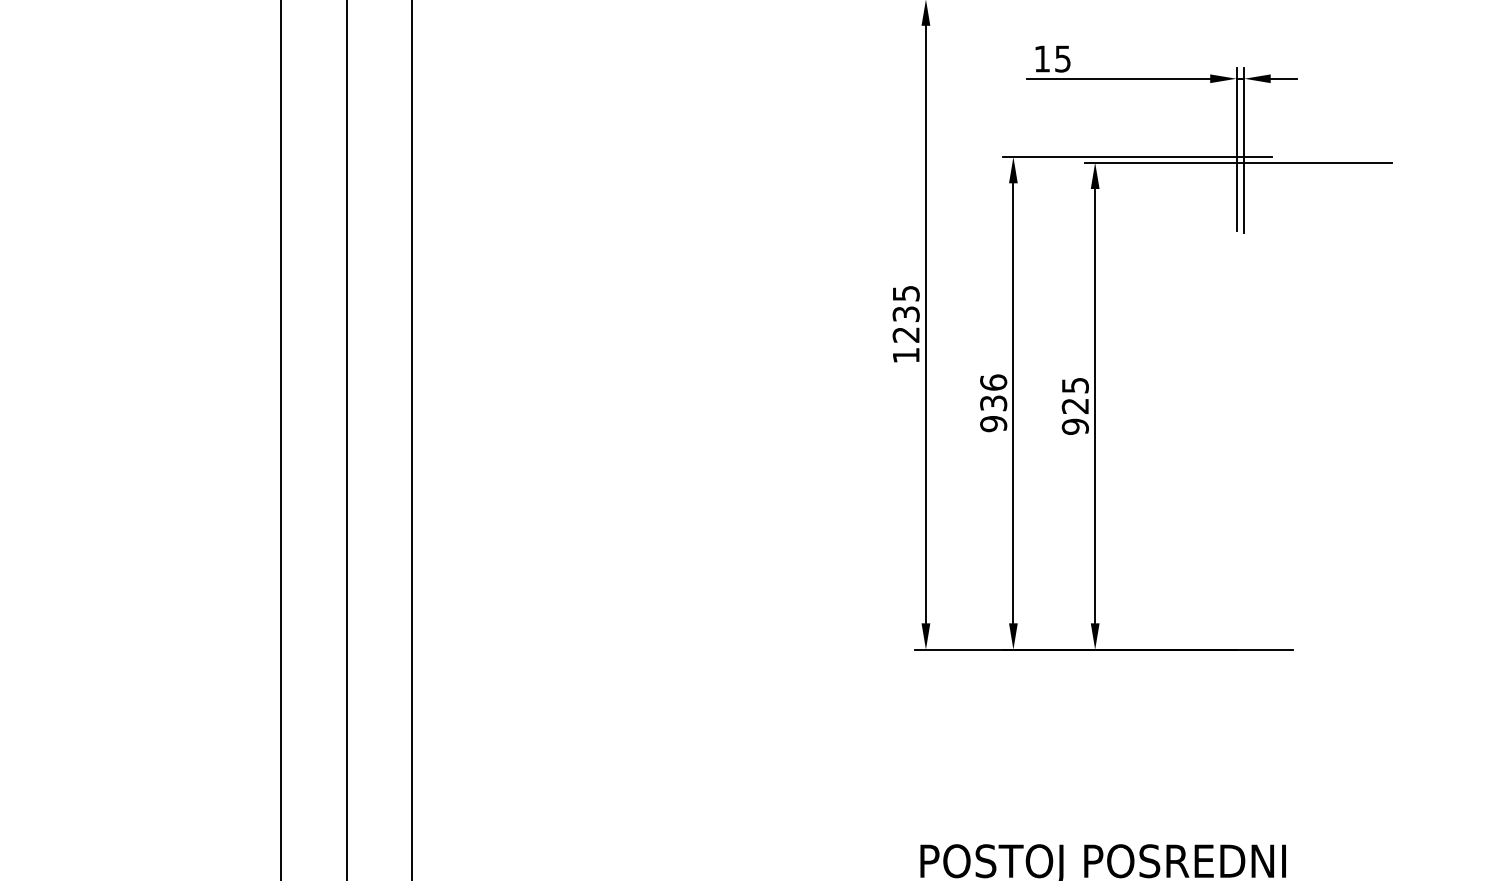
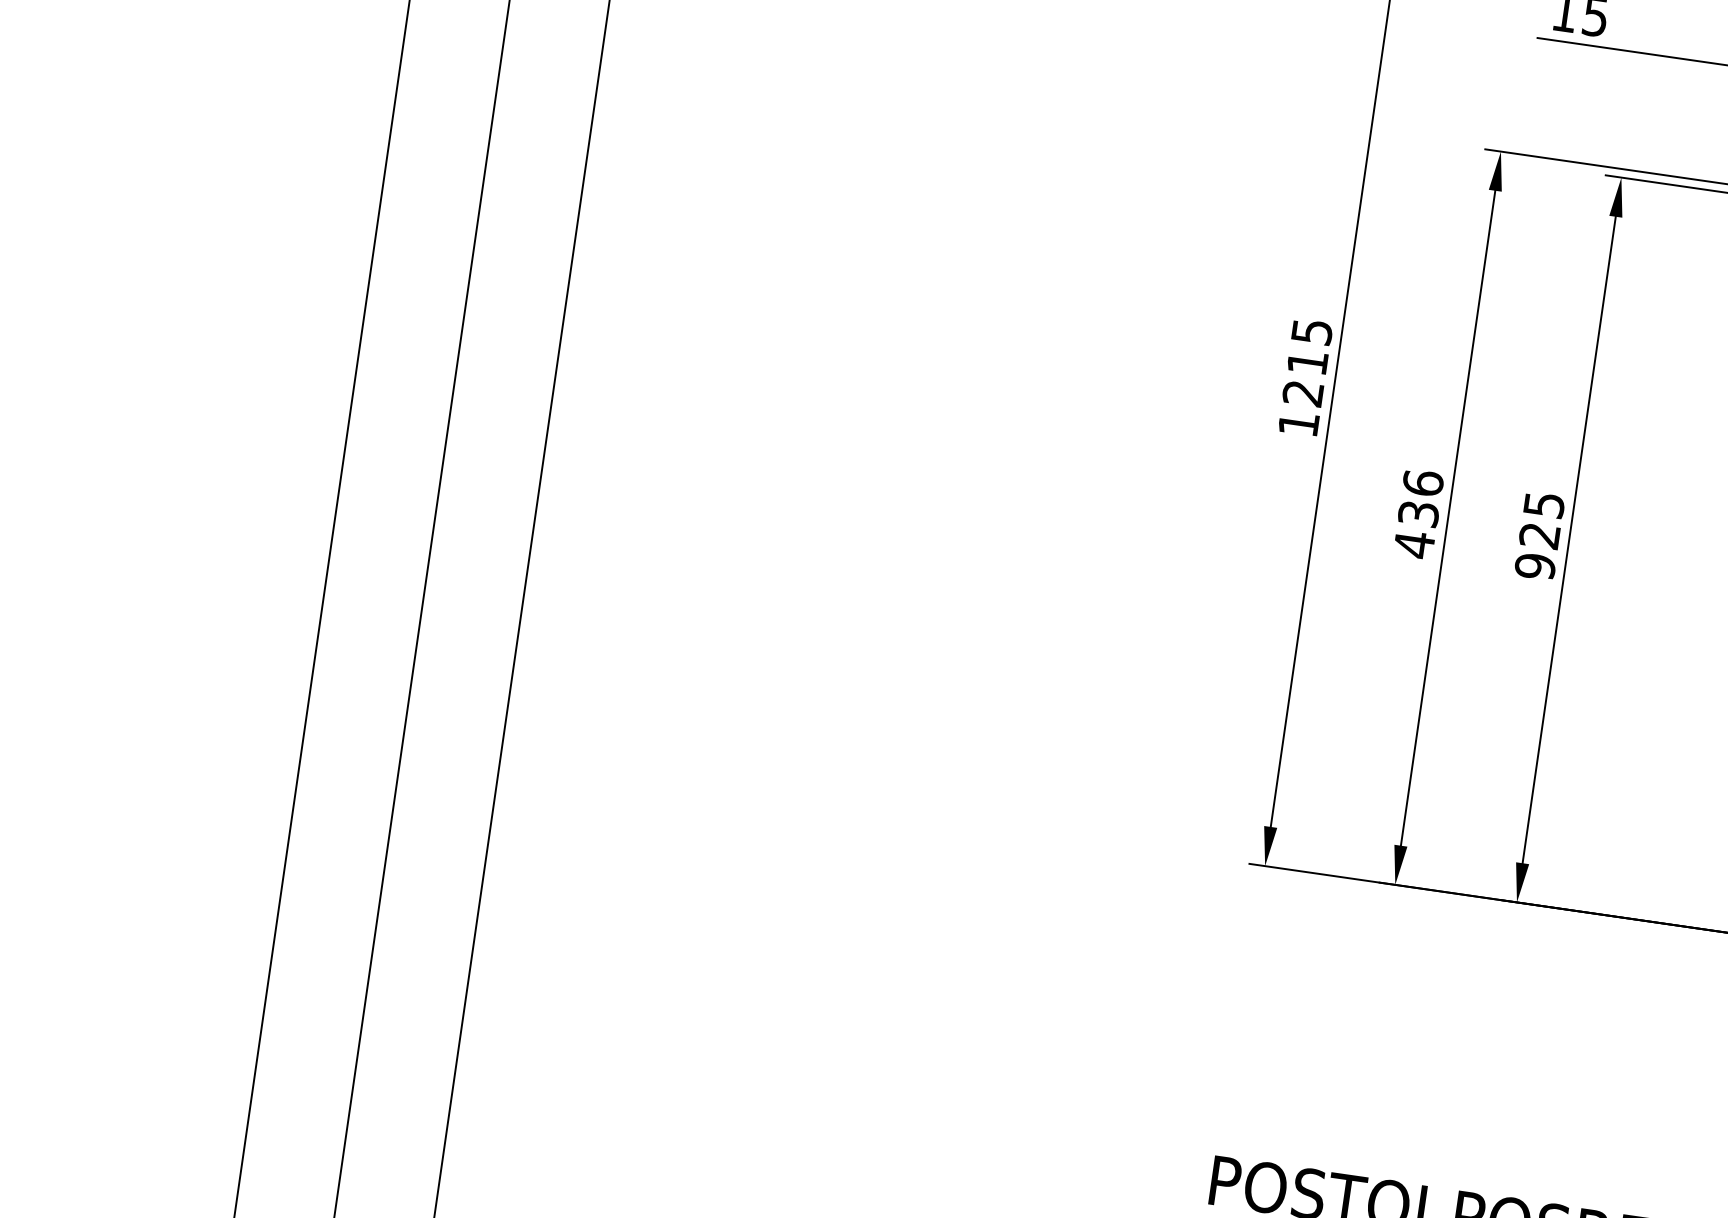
text: (905, 314) -> (1306, 362), 1235 -> 1215
text: (993, 423) -> (1414, 543), 936 -> 436

